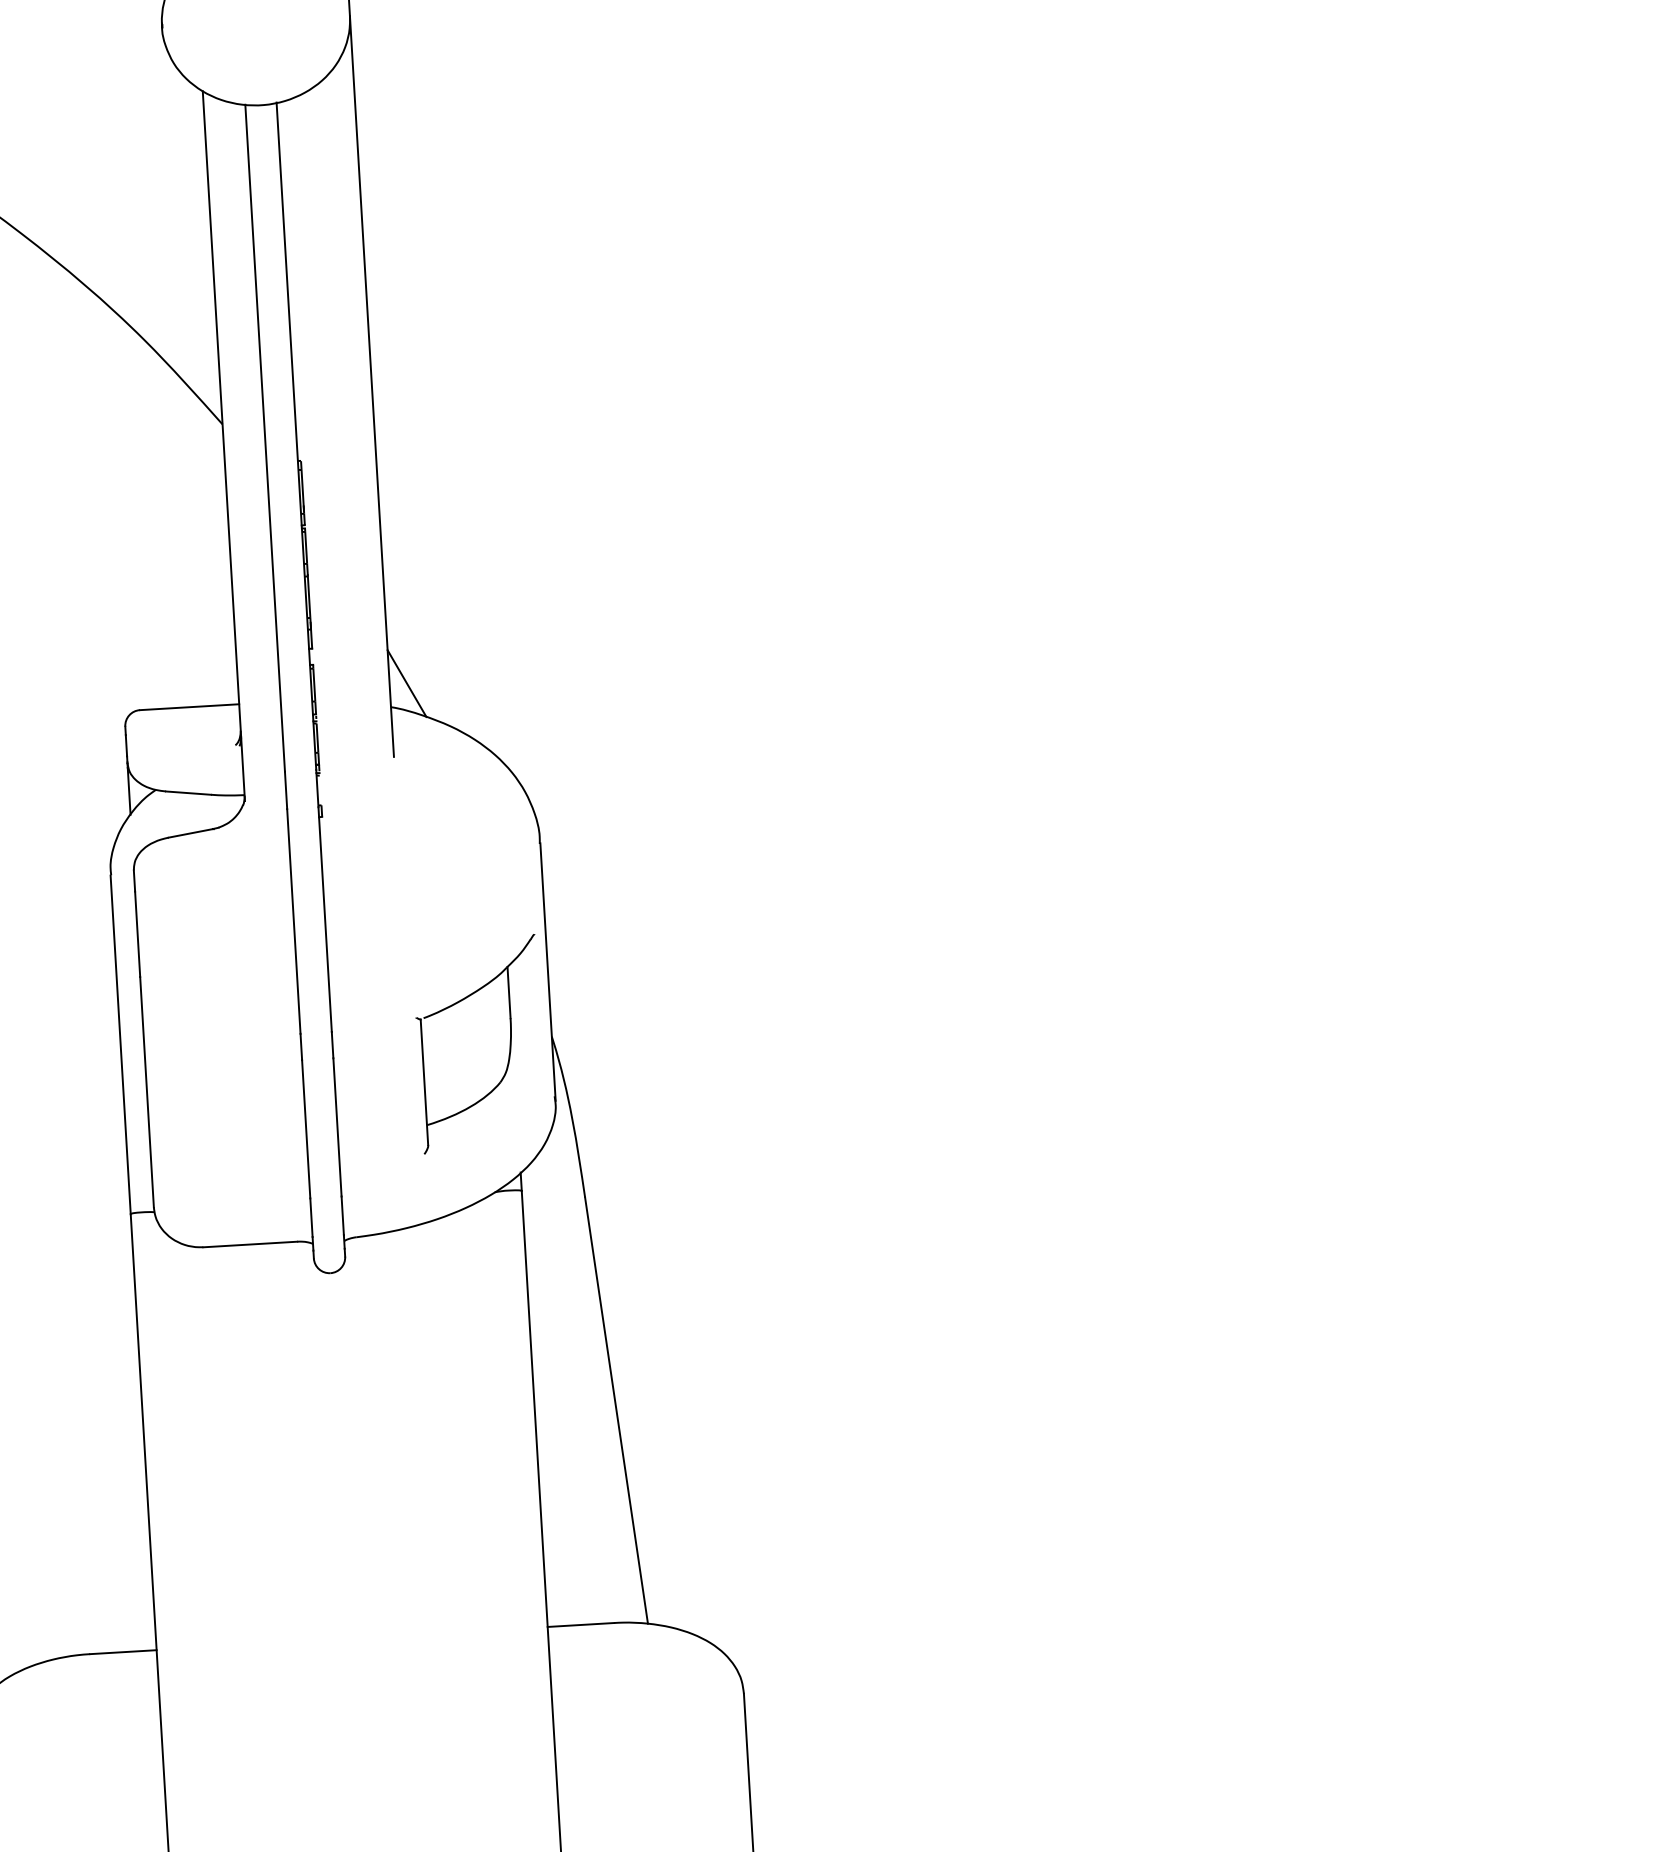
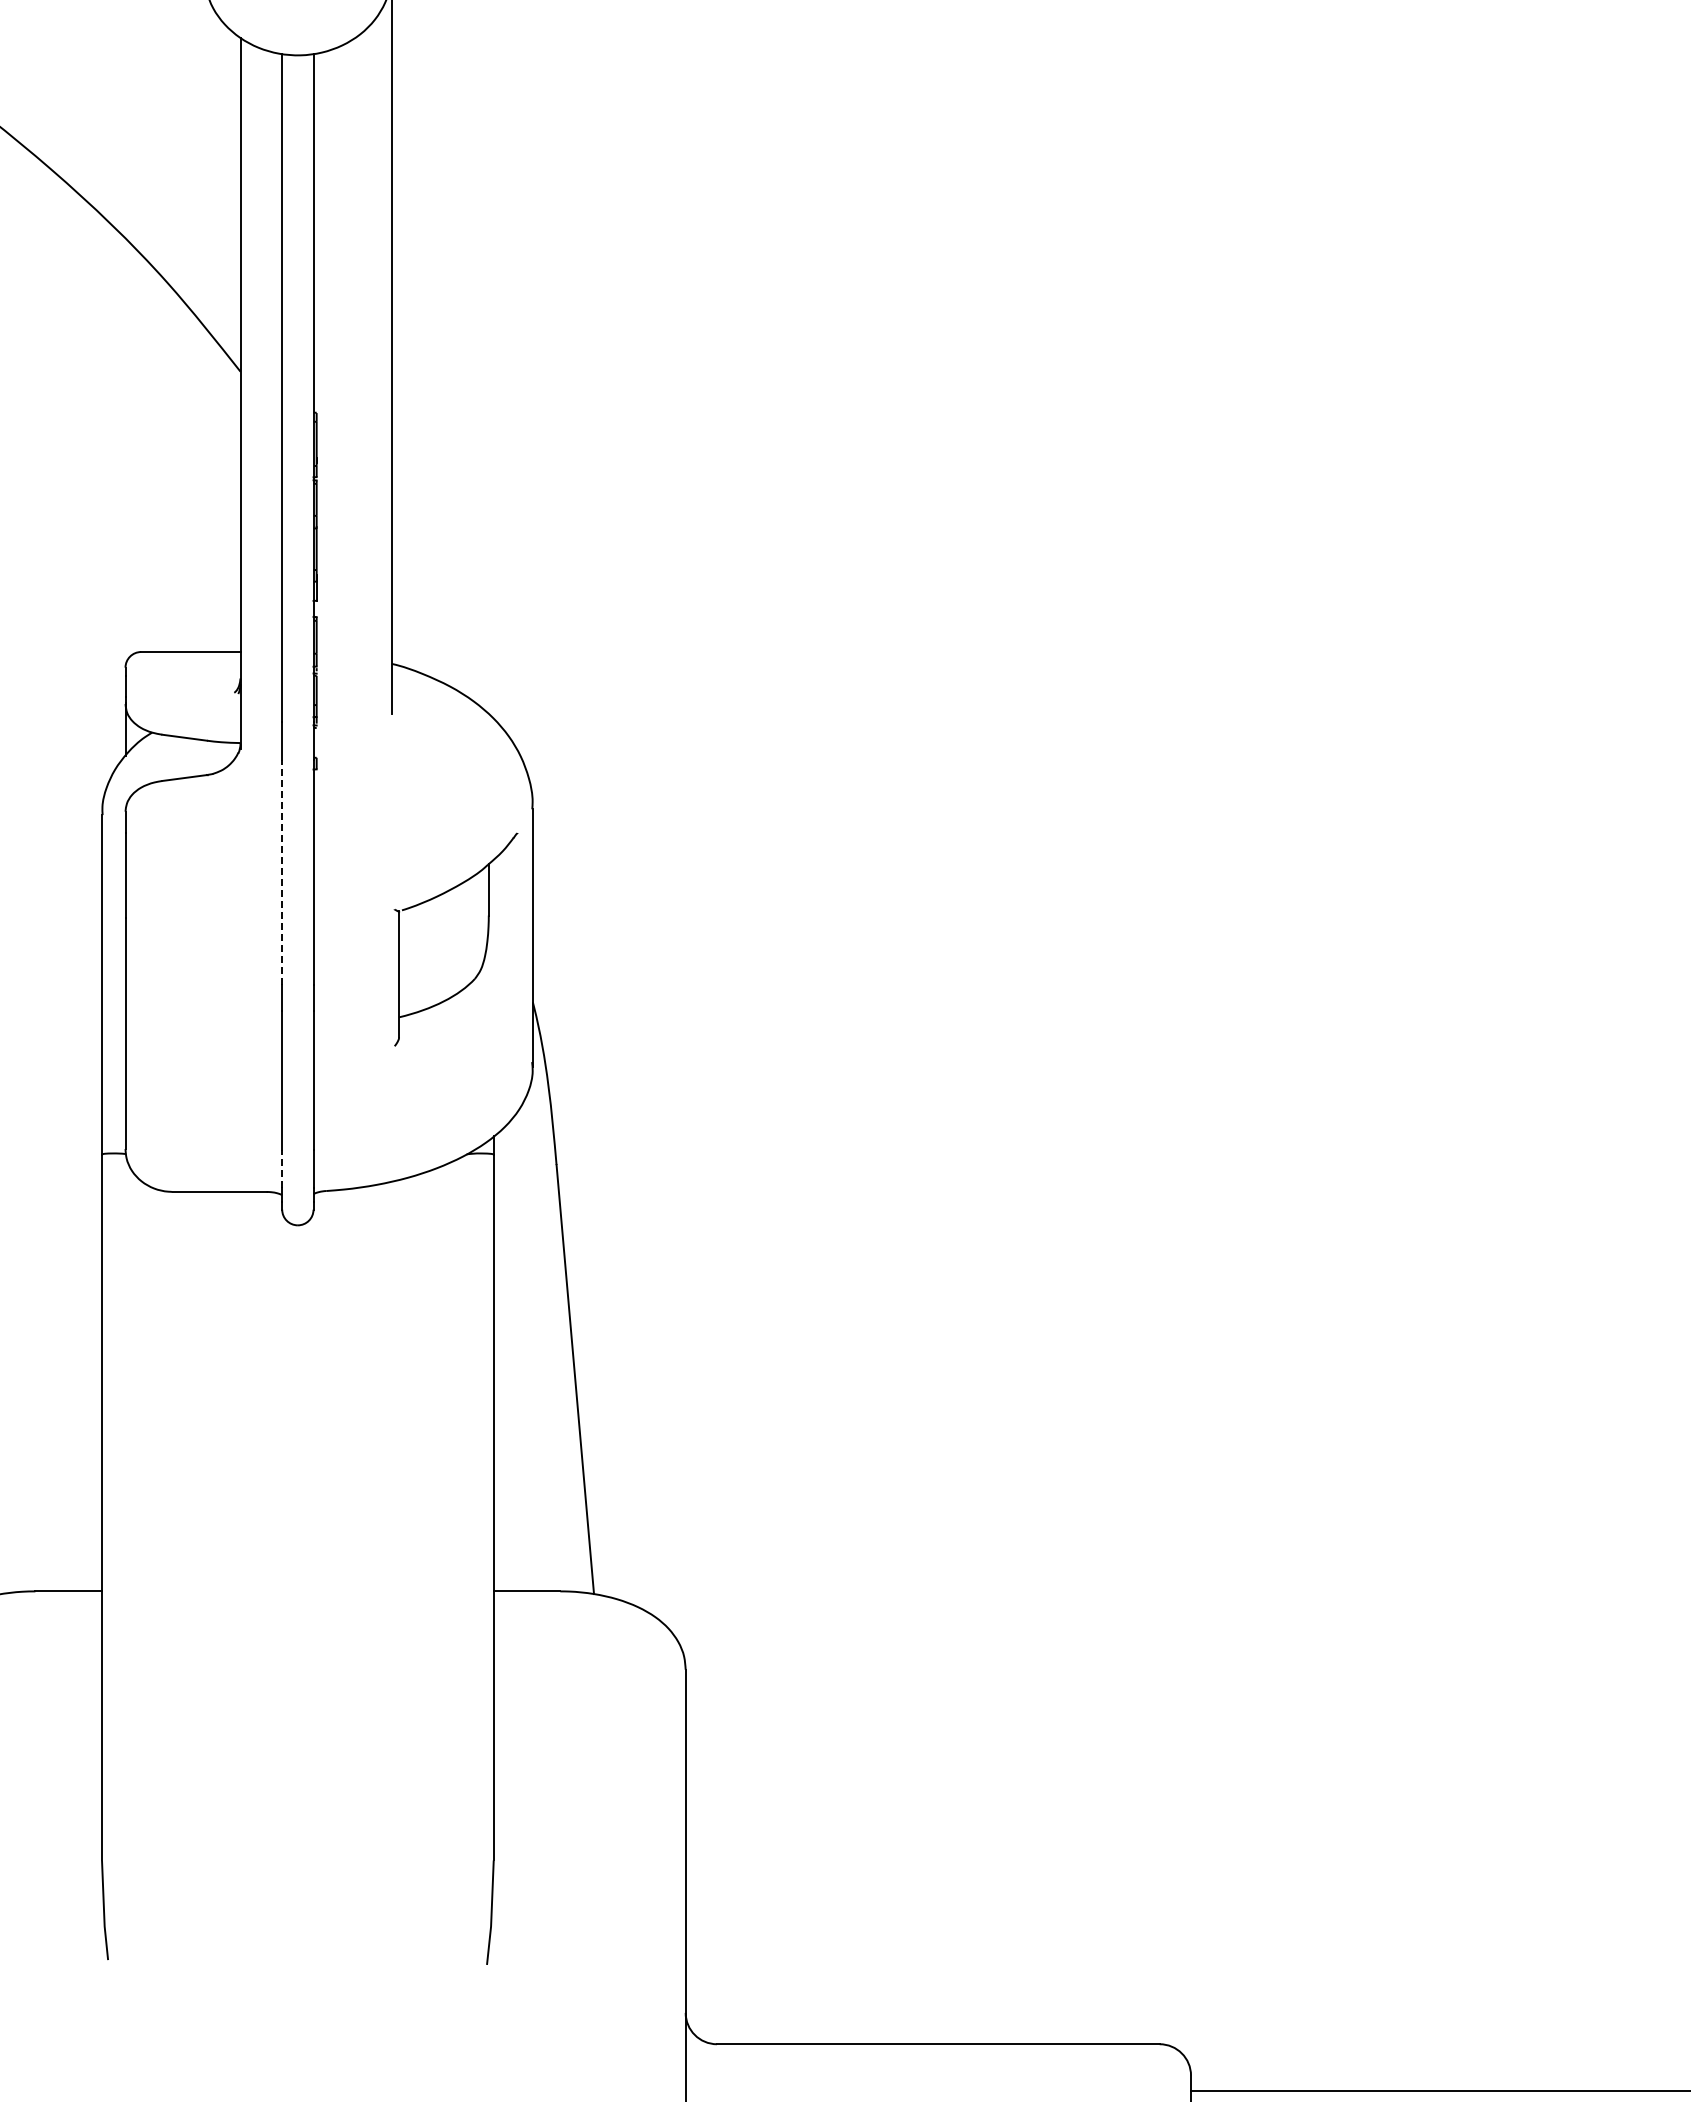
line: (406, 682) -> (408, 640), removed
line: (294, 921) -> (282, 872), solid -> dashed
part: (509, 1049) -> (485, 946), moved
line: (311, 1217) -> (282, 1168), solid -> dashed

